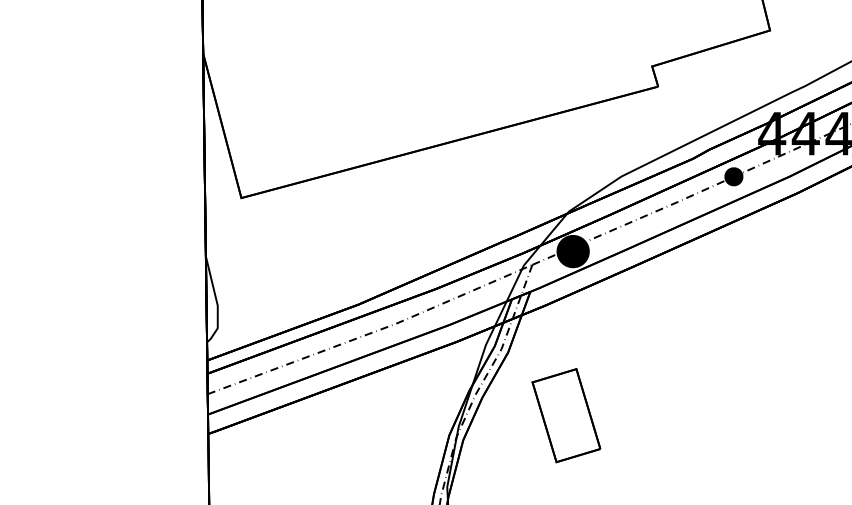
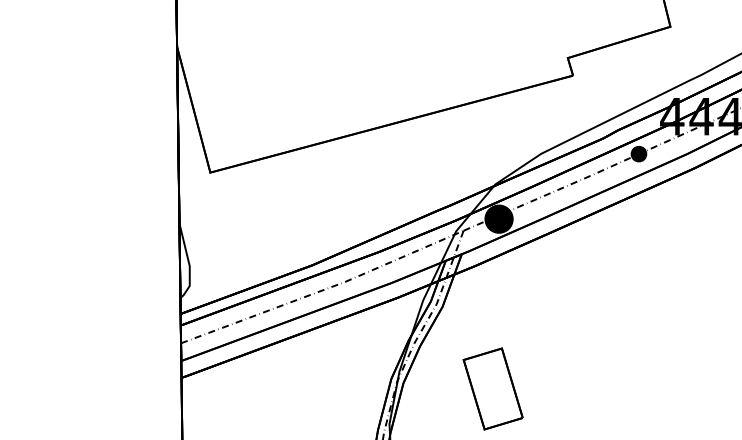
part: (566, 415) -> (493, 388), moved

